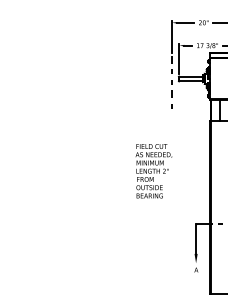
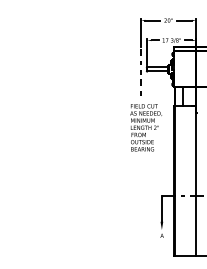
text: (153, 170) -> (145, 127), moved

